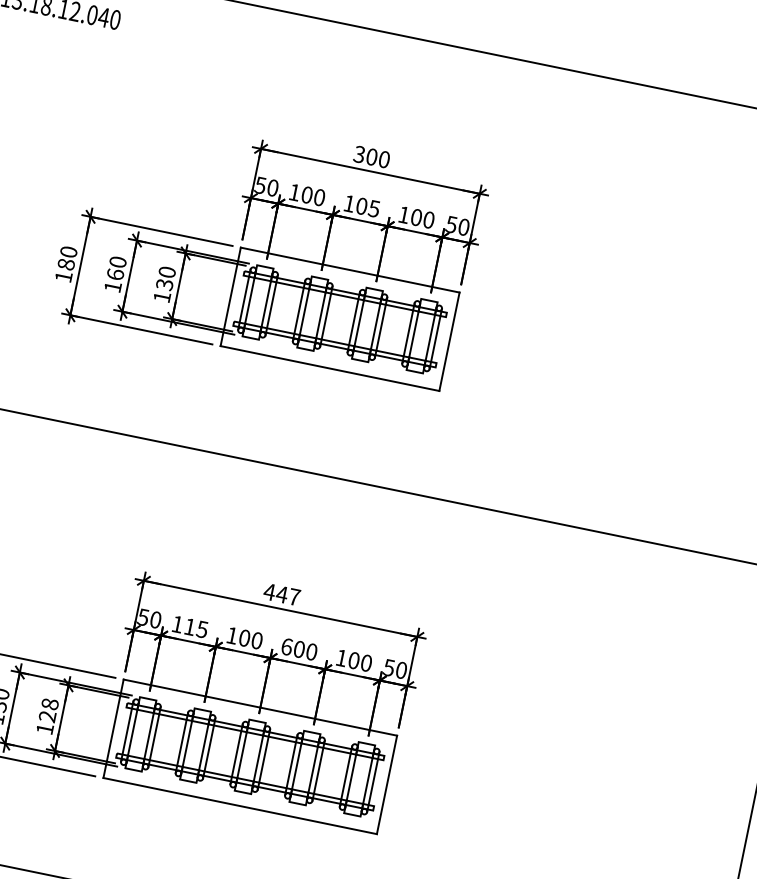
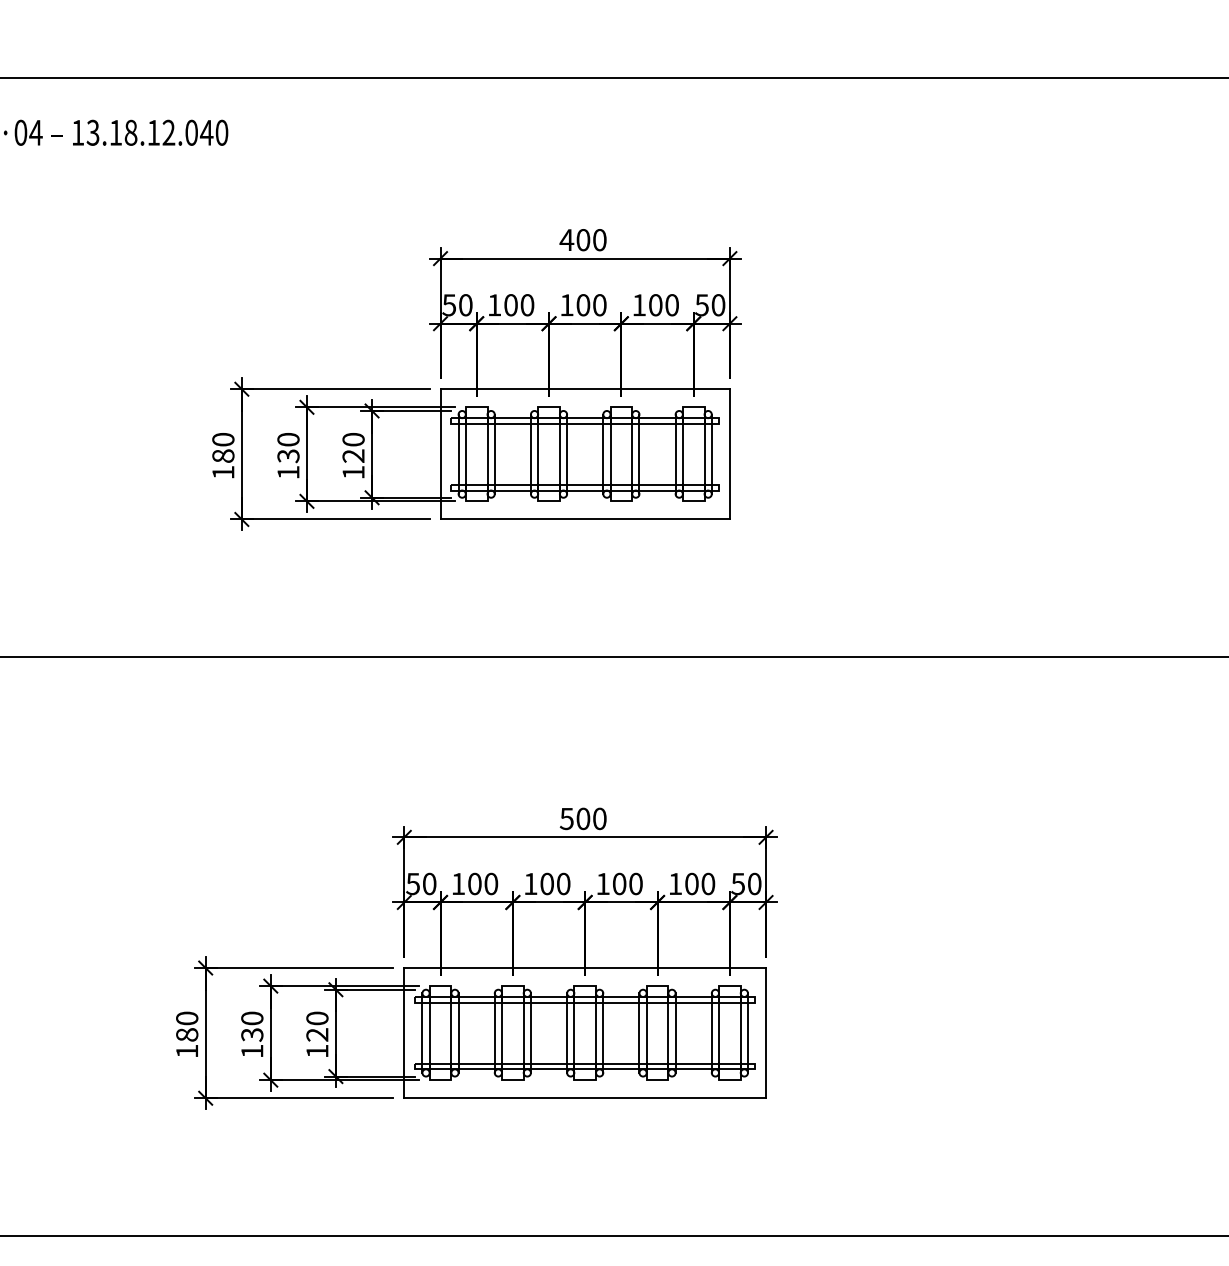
text: (359, 154) -> (566, 240), 300 -> 400
text: (373, 209) -> (599, 305), 105 -> 100
text: (115, 274) -> (288, 456), 160 -> 130
text: (164, 284) -> (353, 456), 130 -> 120
text: (281, 594) -> (582, 818), 447 -> 500
text: (196, 627) -> (483, 883), 115 -> 100
text: (287, 646) -> (603, 883), 600 -> 100
text: (50, 704) -> (317, 1018), 128 -> 120

